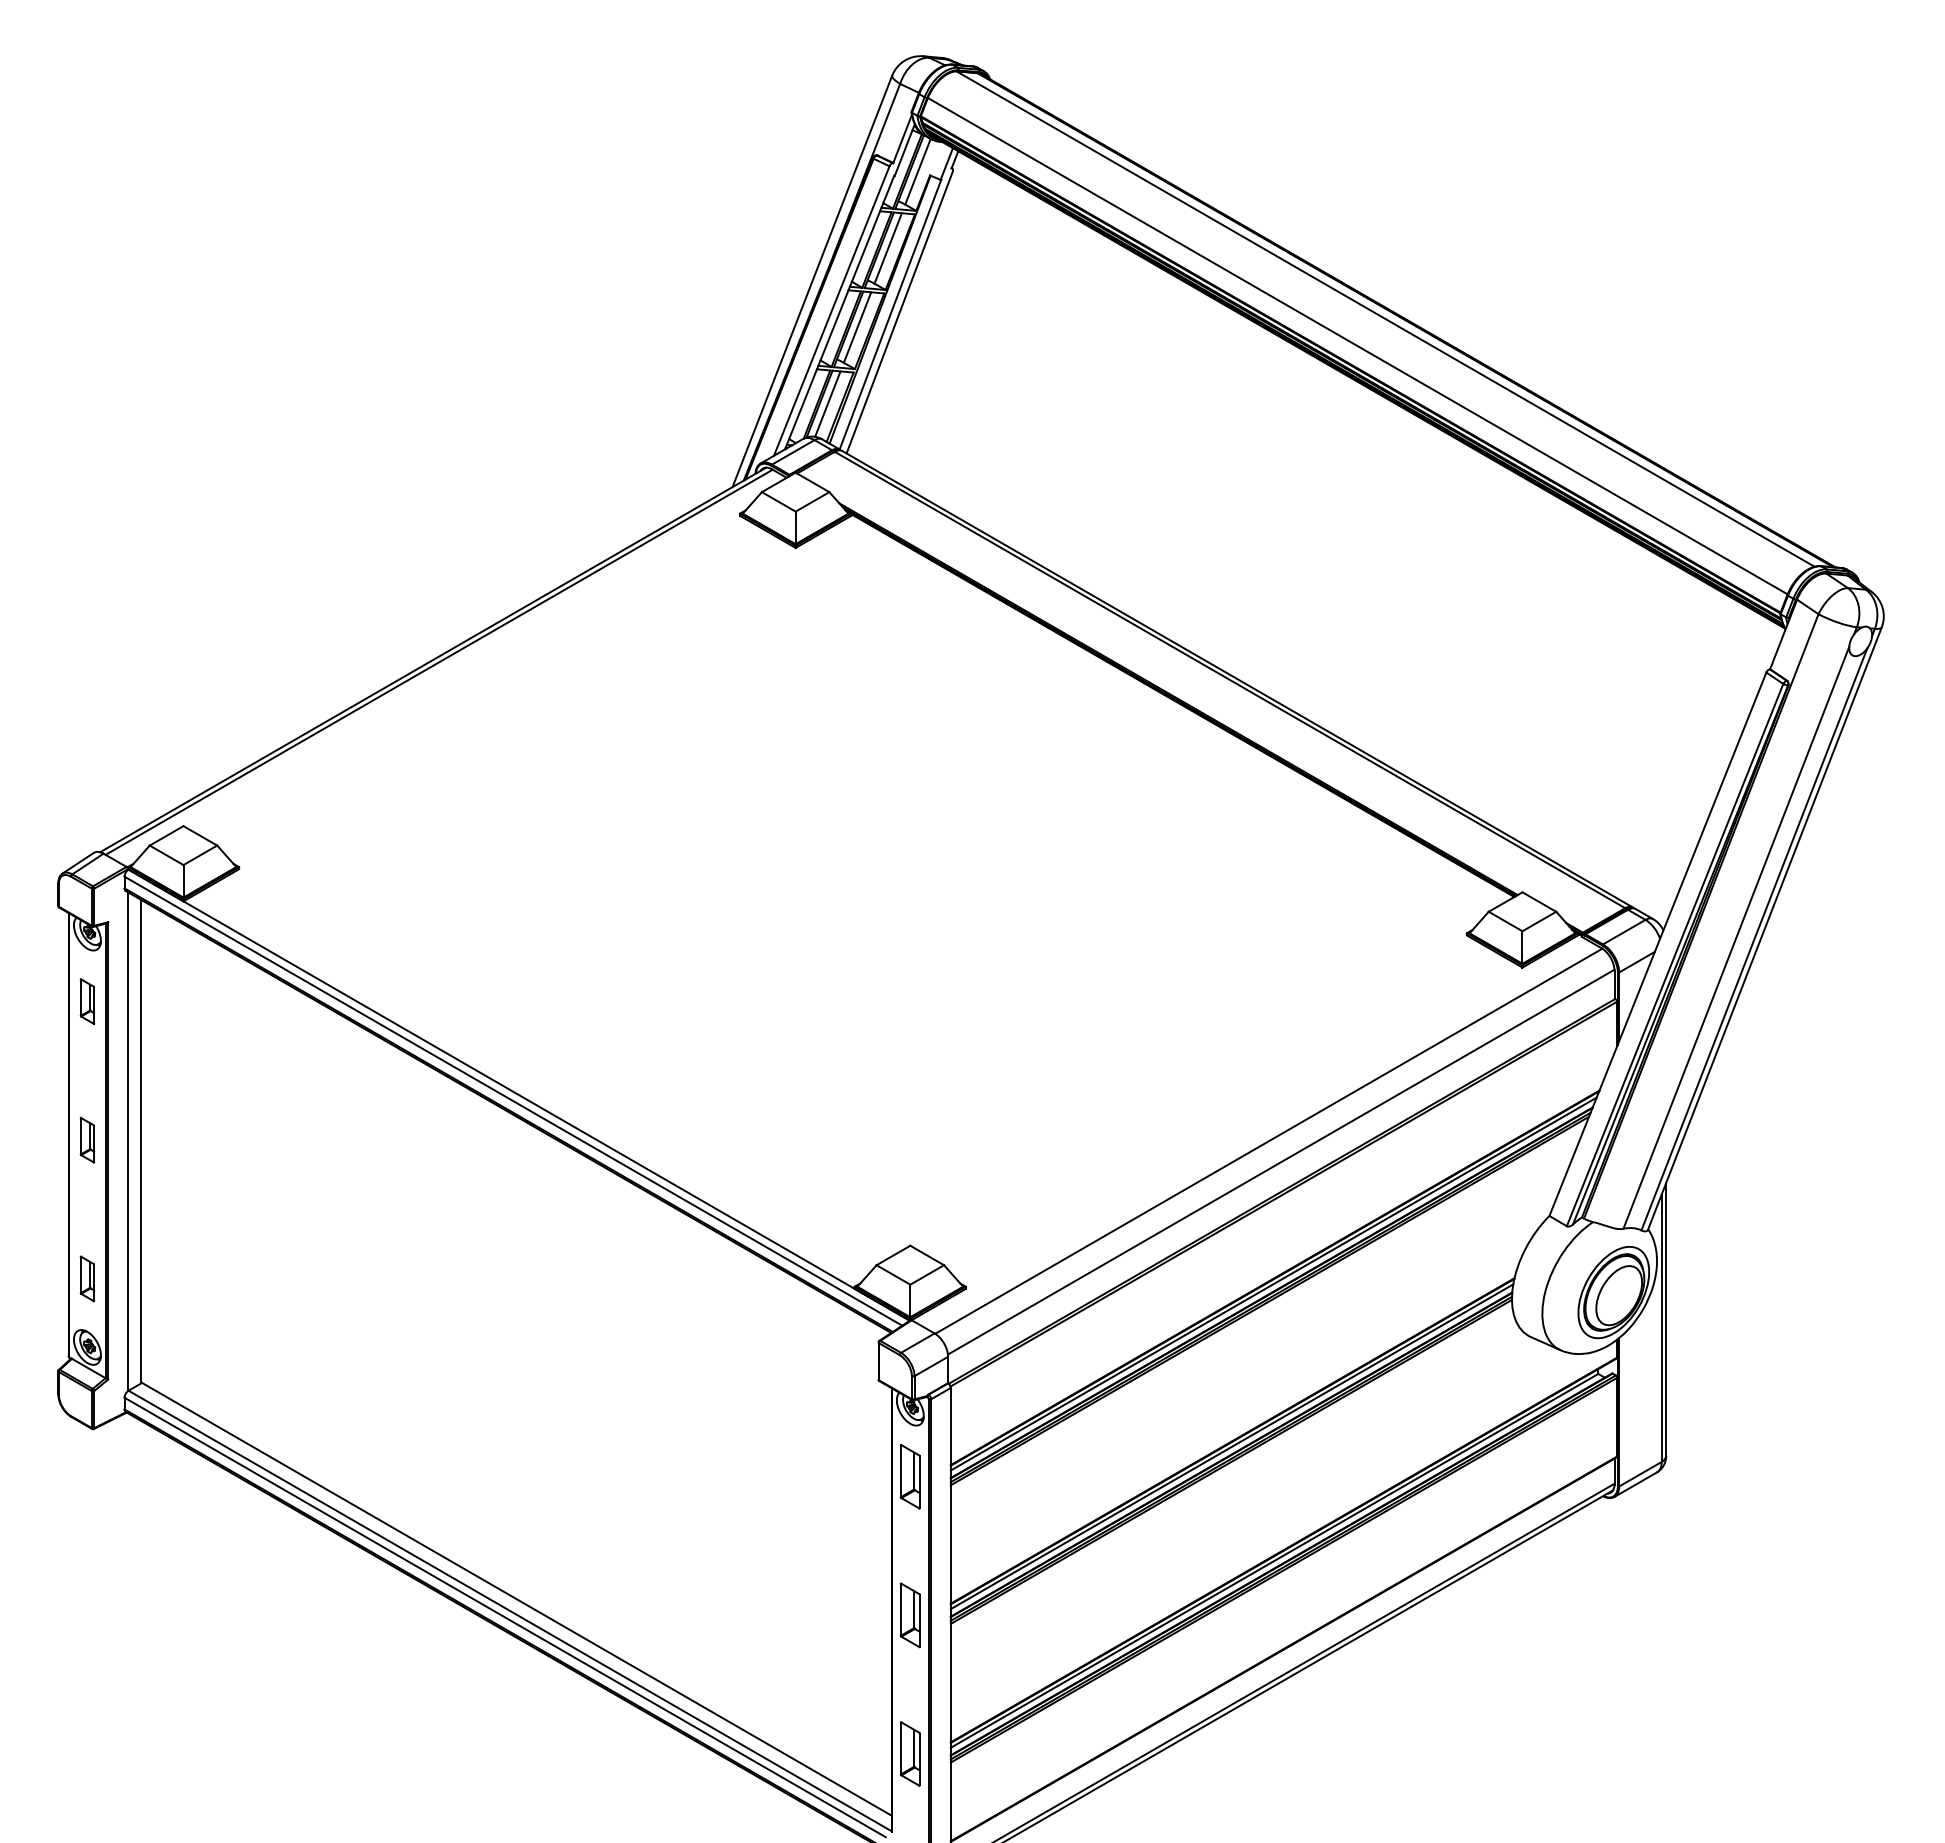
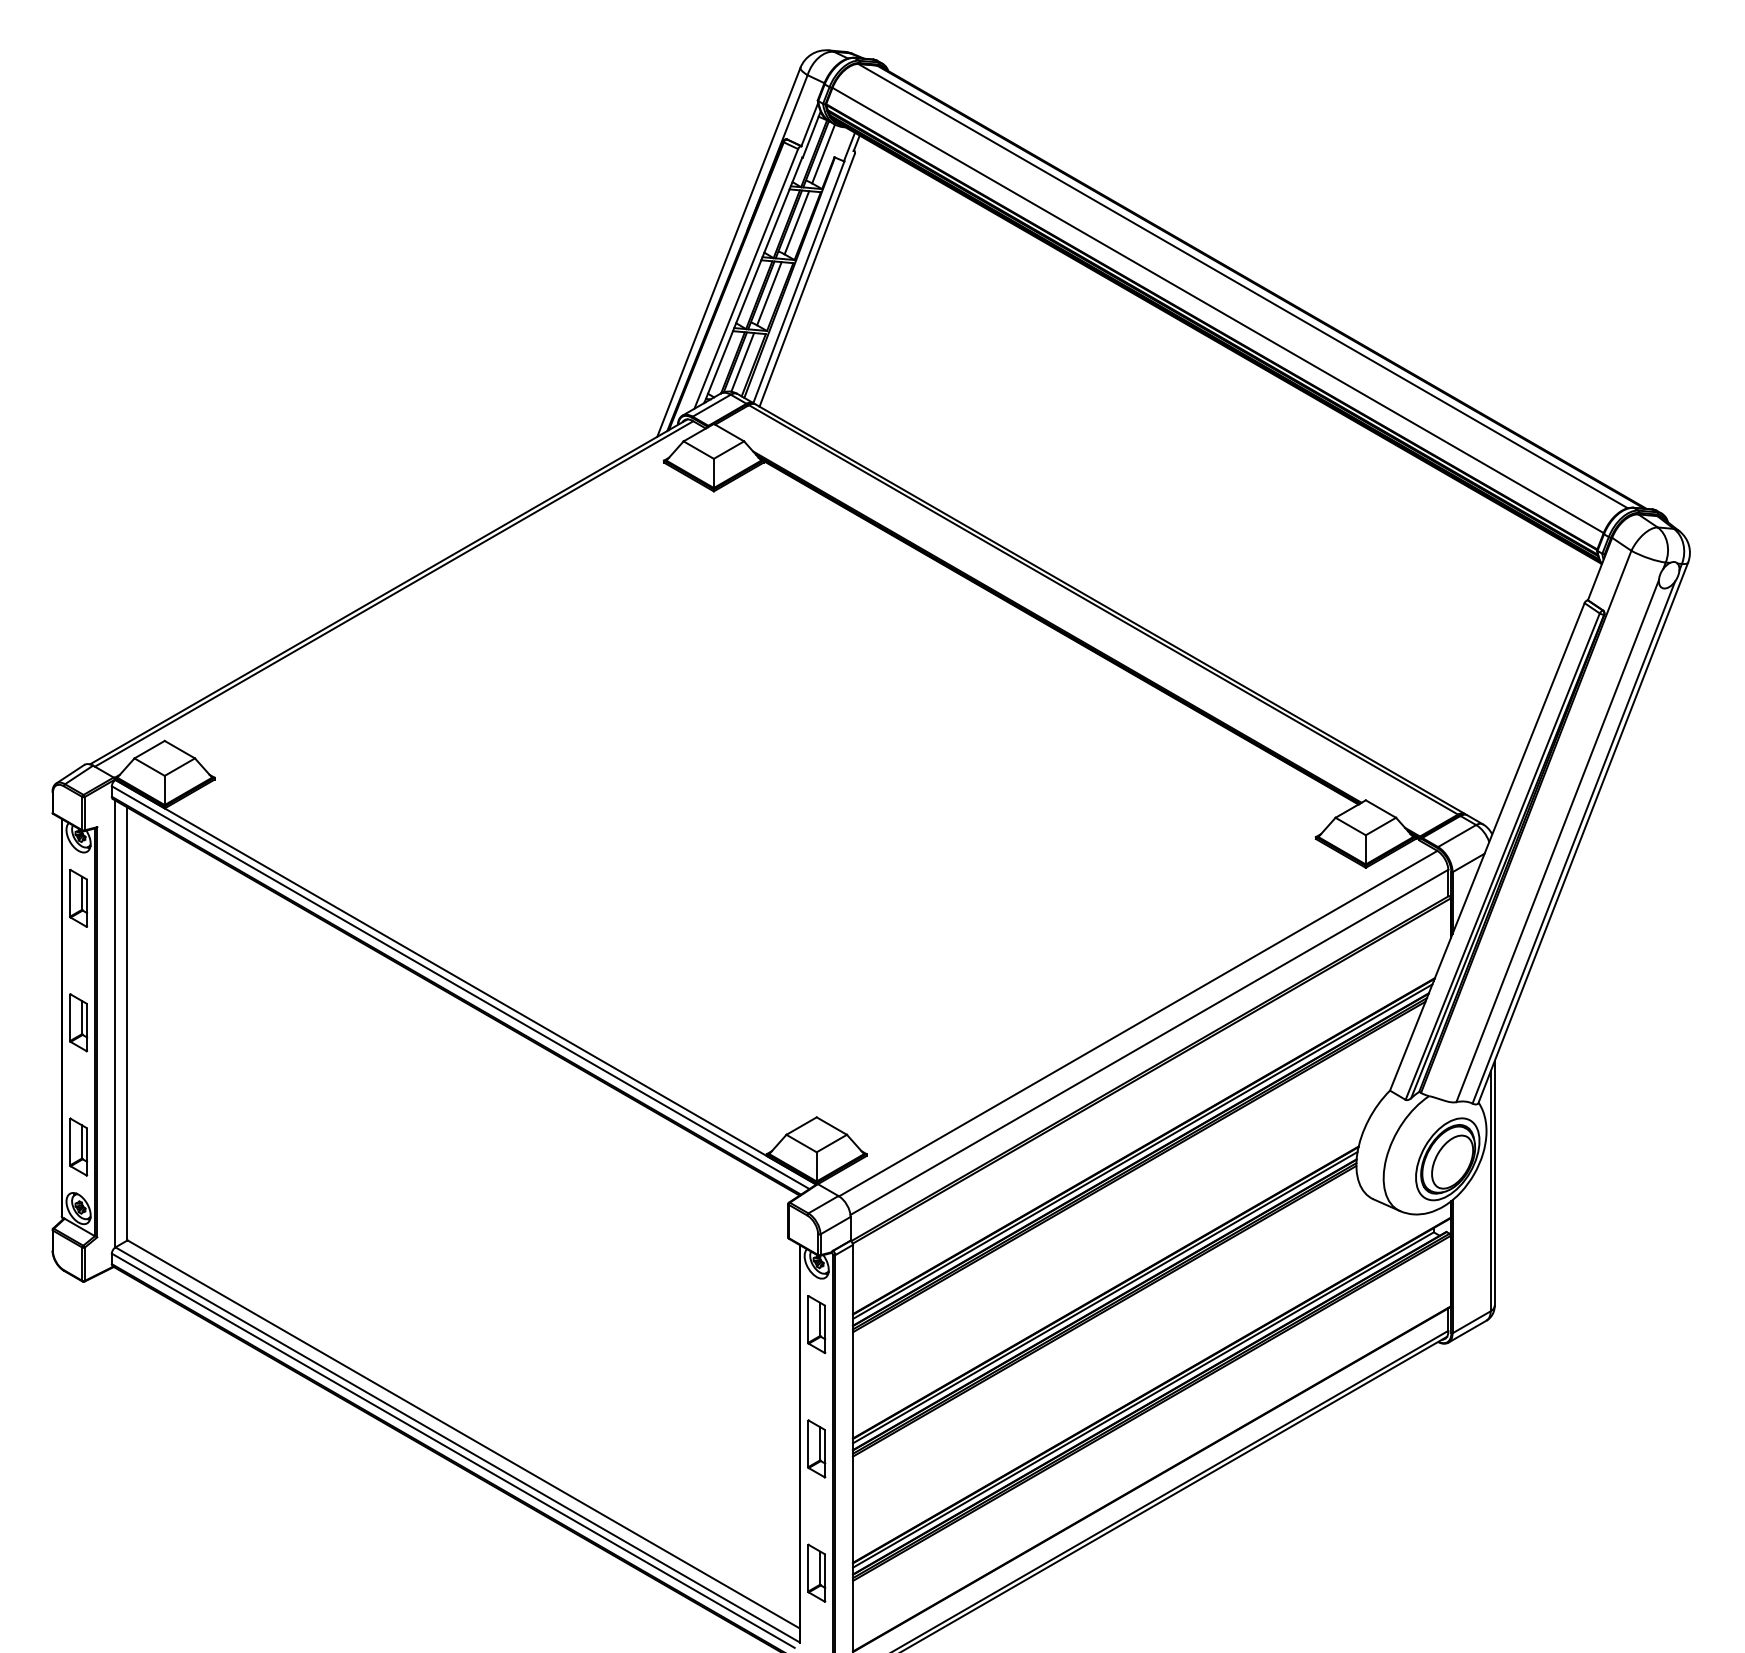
part: (87, 1001) -> (78, 898), size x1.43
part: (87, 1139) -> (78, 1022), size x1.43
part: (87, 1278) -> (78, 1146), size x1.43

